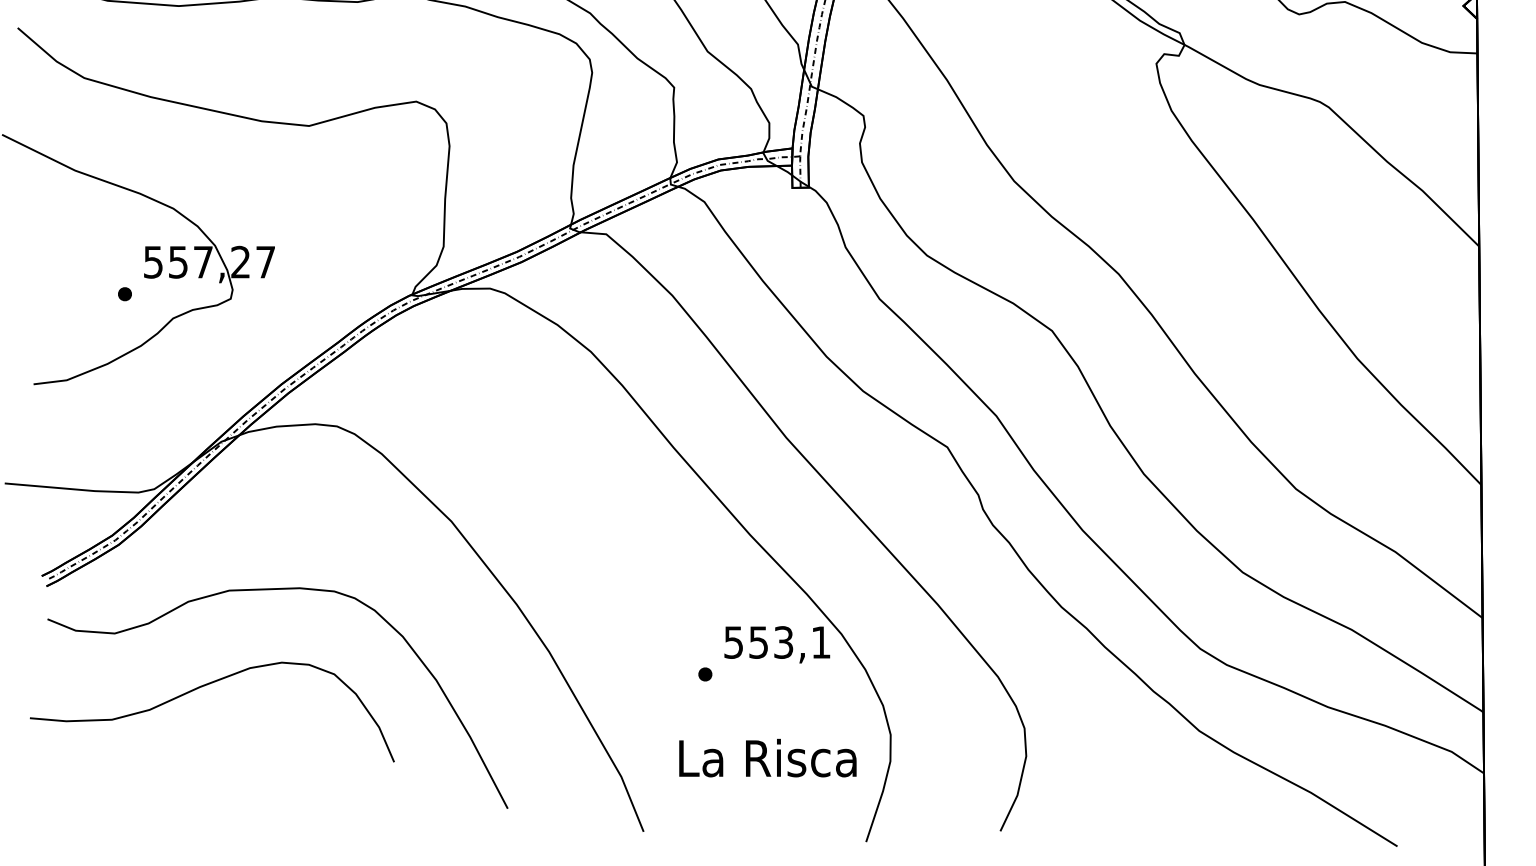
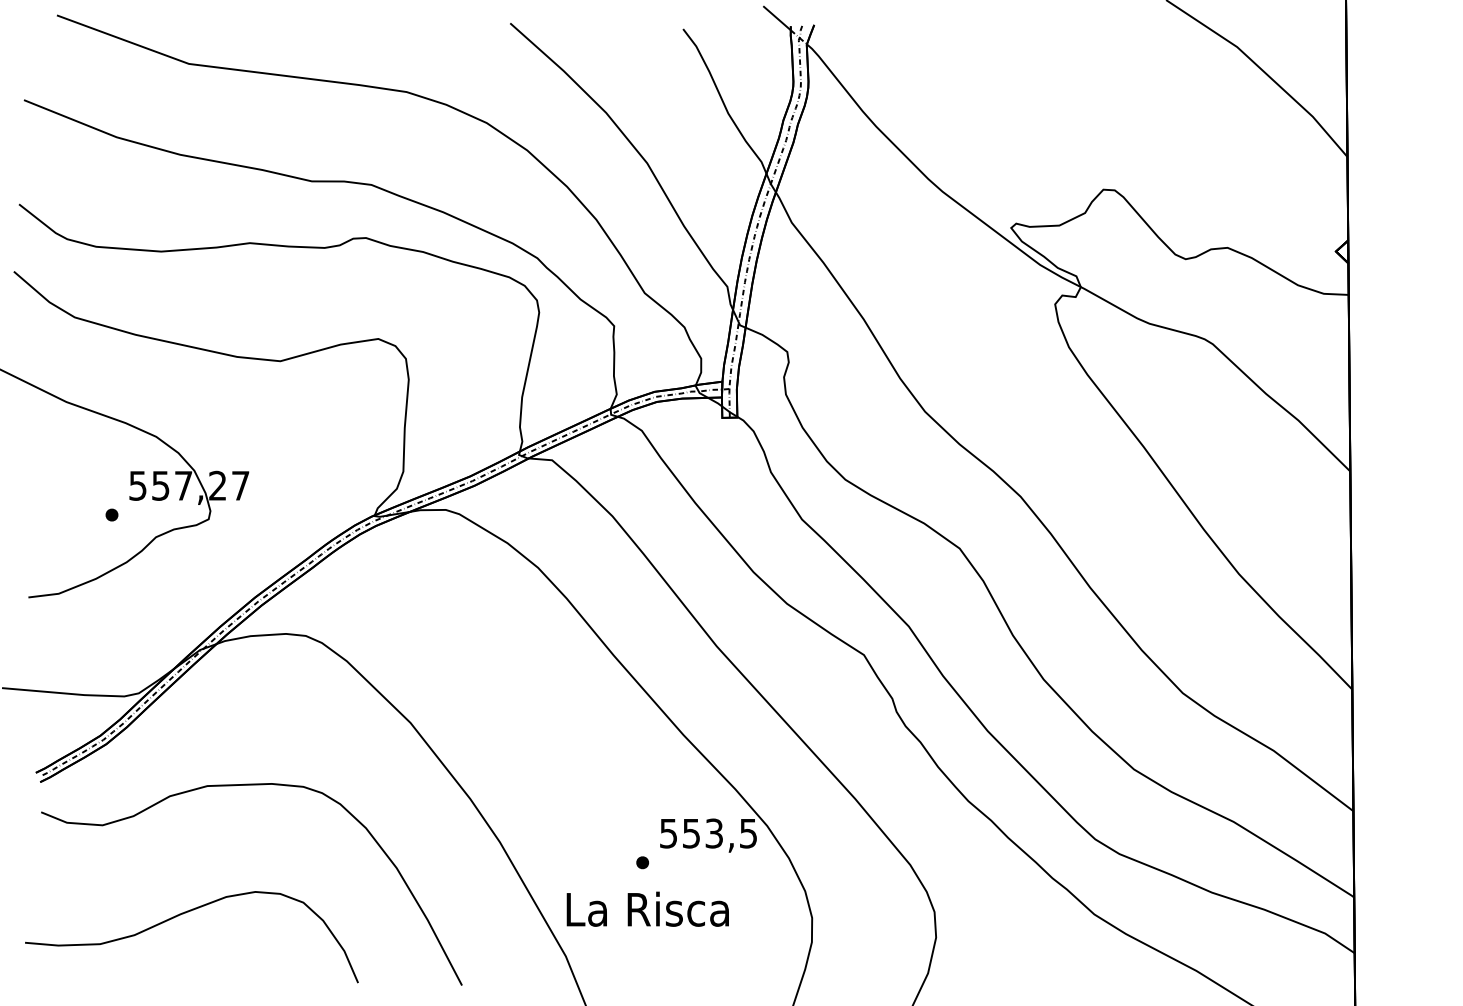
text: (821, 642) -> (748, 833), 553,1 -> 553,5
curve: (203, 687) -> (183, 914), moved
text: (767, 757) -> (647, 908), moved

